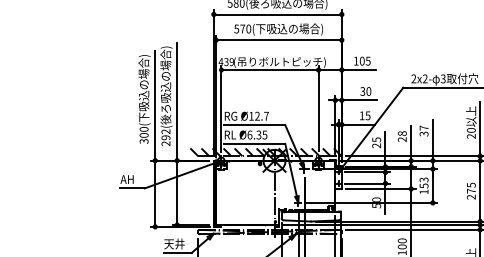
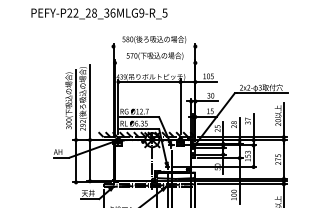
line: (277, 14) -> (154, 46), removed
line: (277, 39) -> (154, 62), removed

